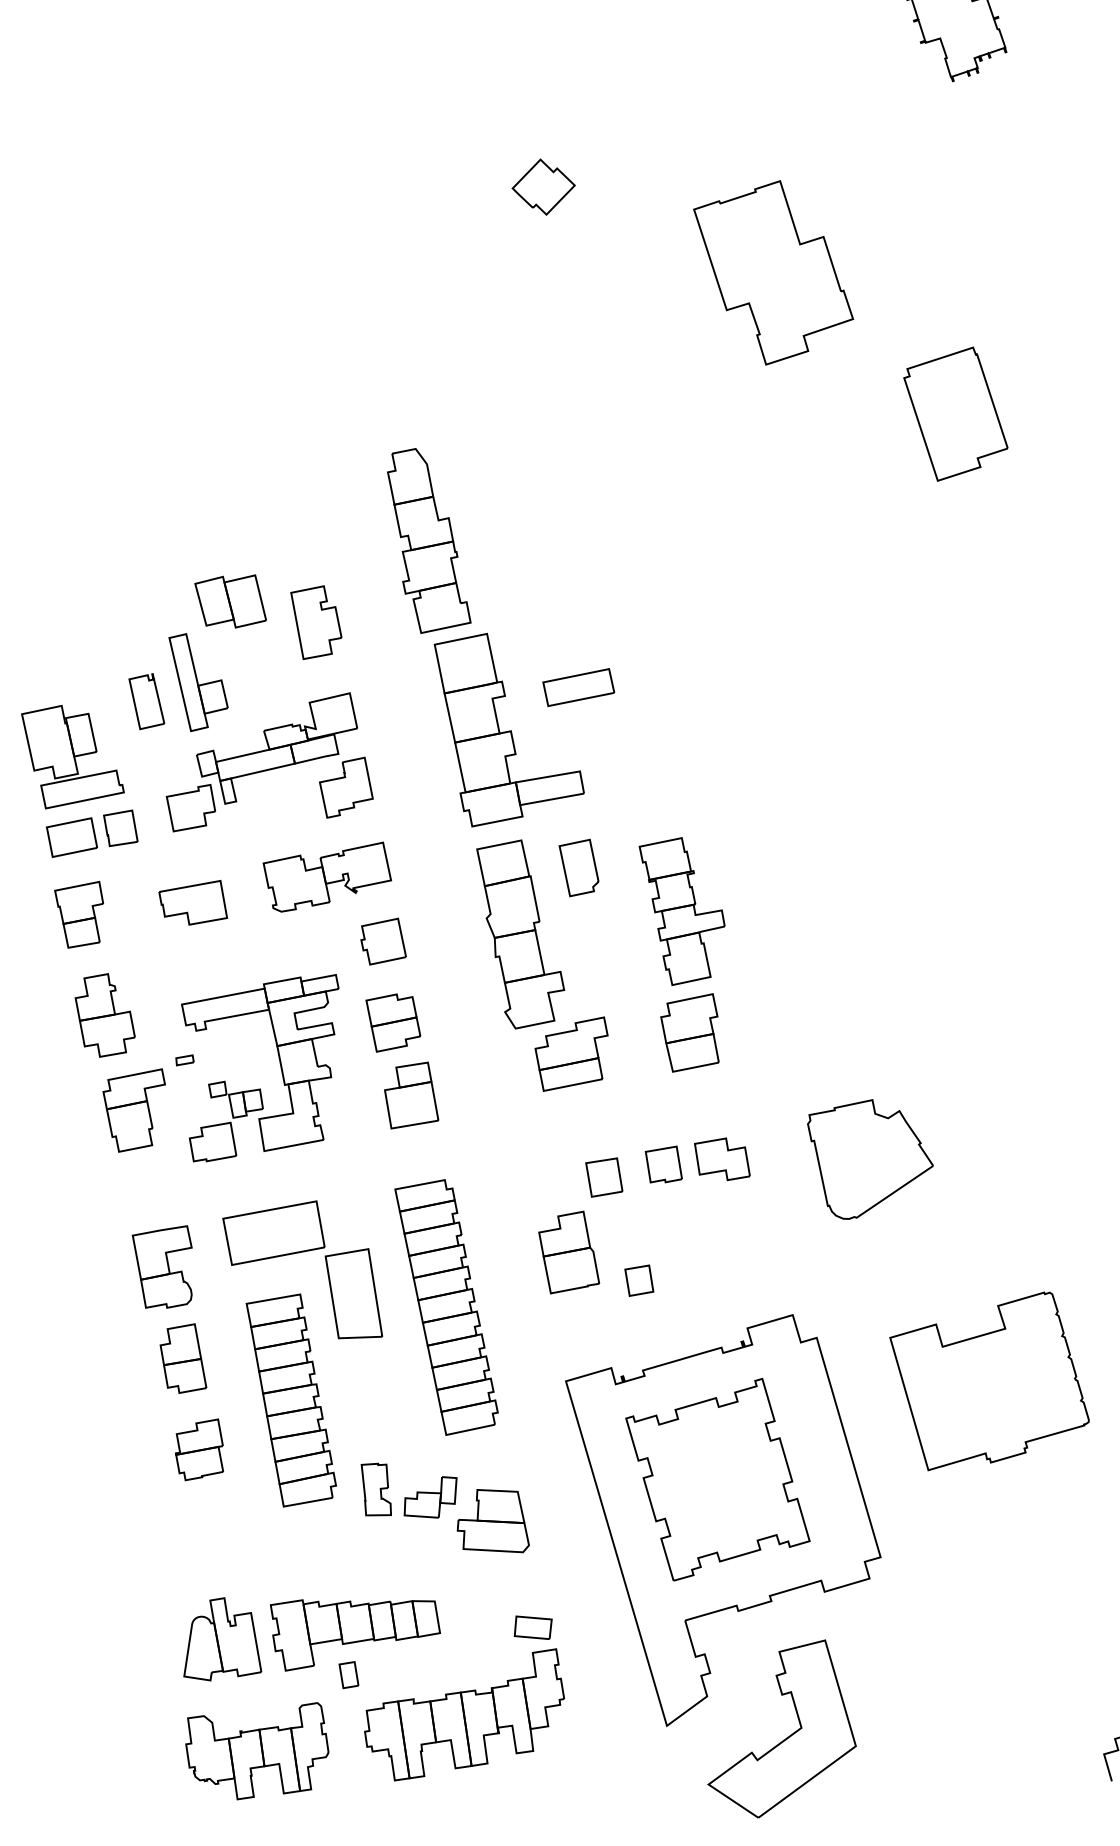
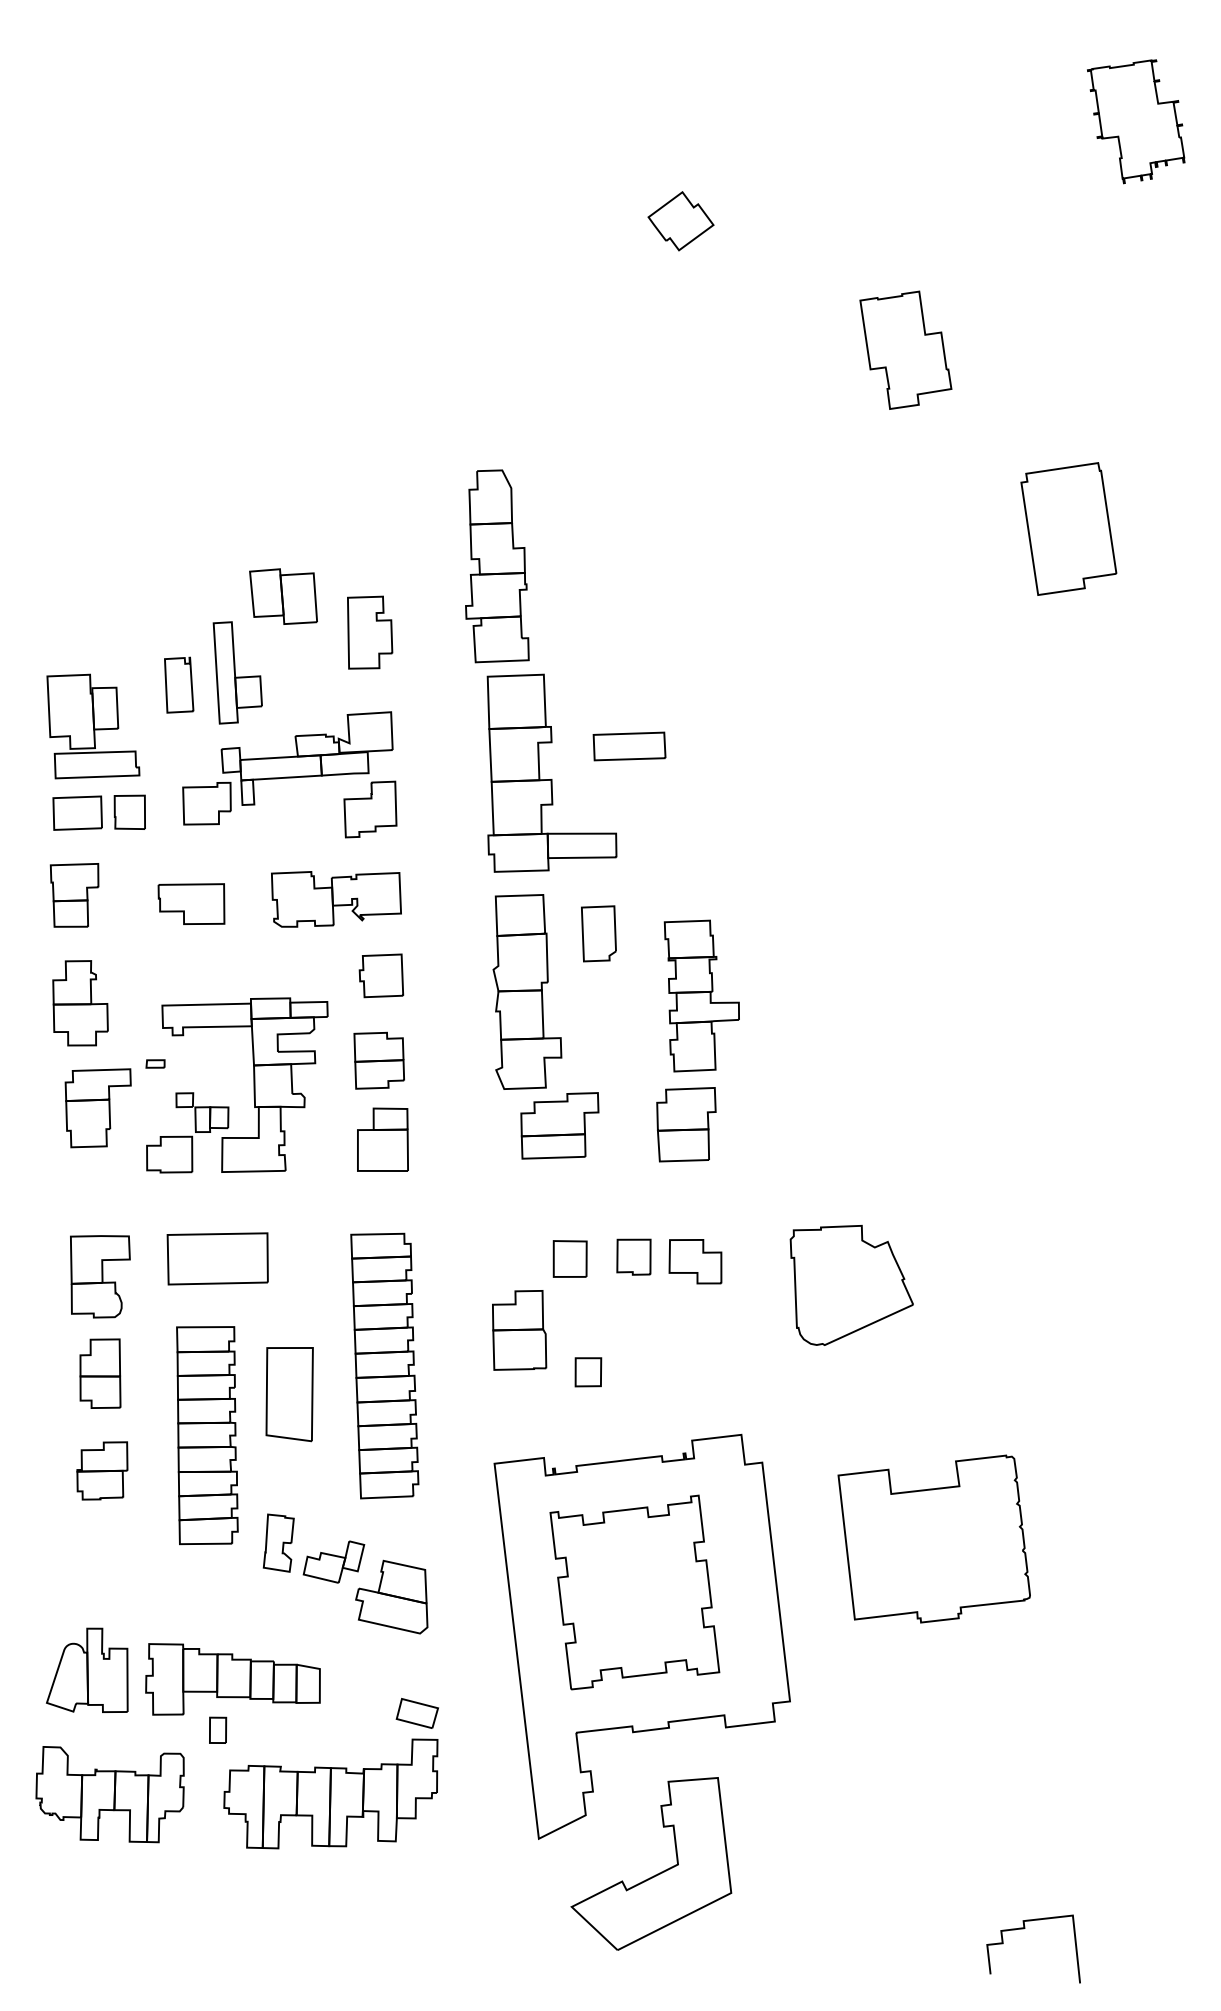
part: (774, 271) -> (905, 349), size x0.62
part: (353, 1296) -> (289, 1394), moved

